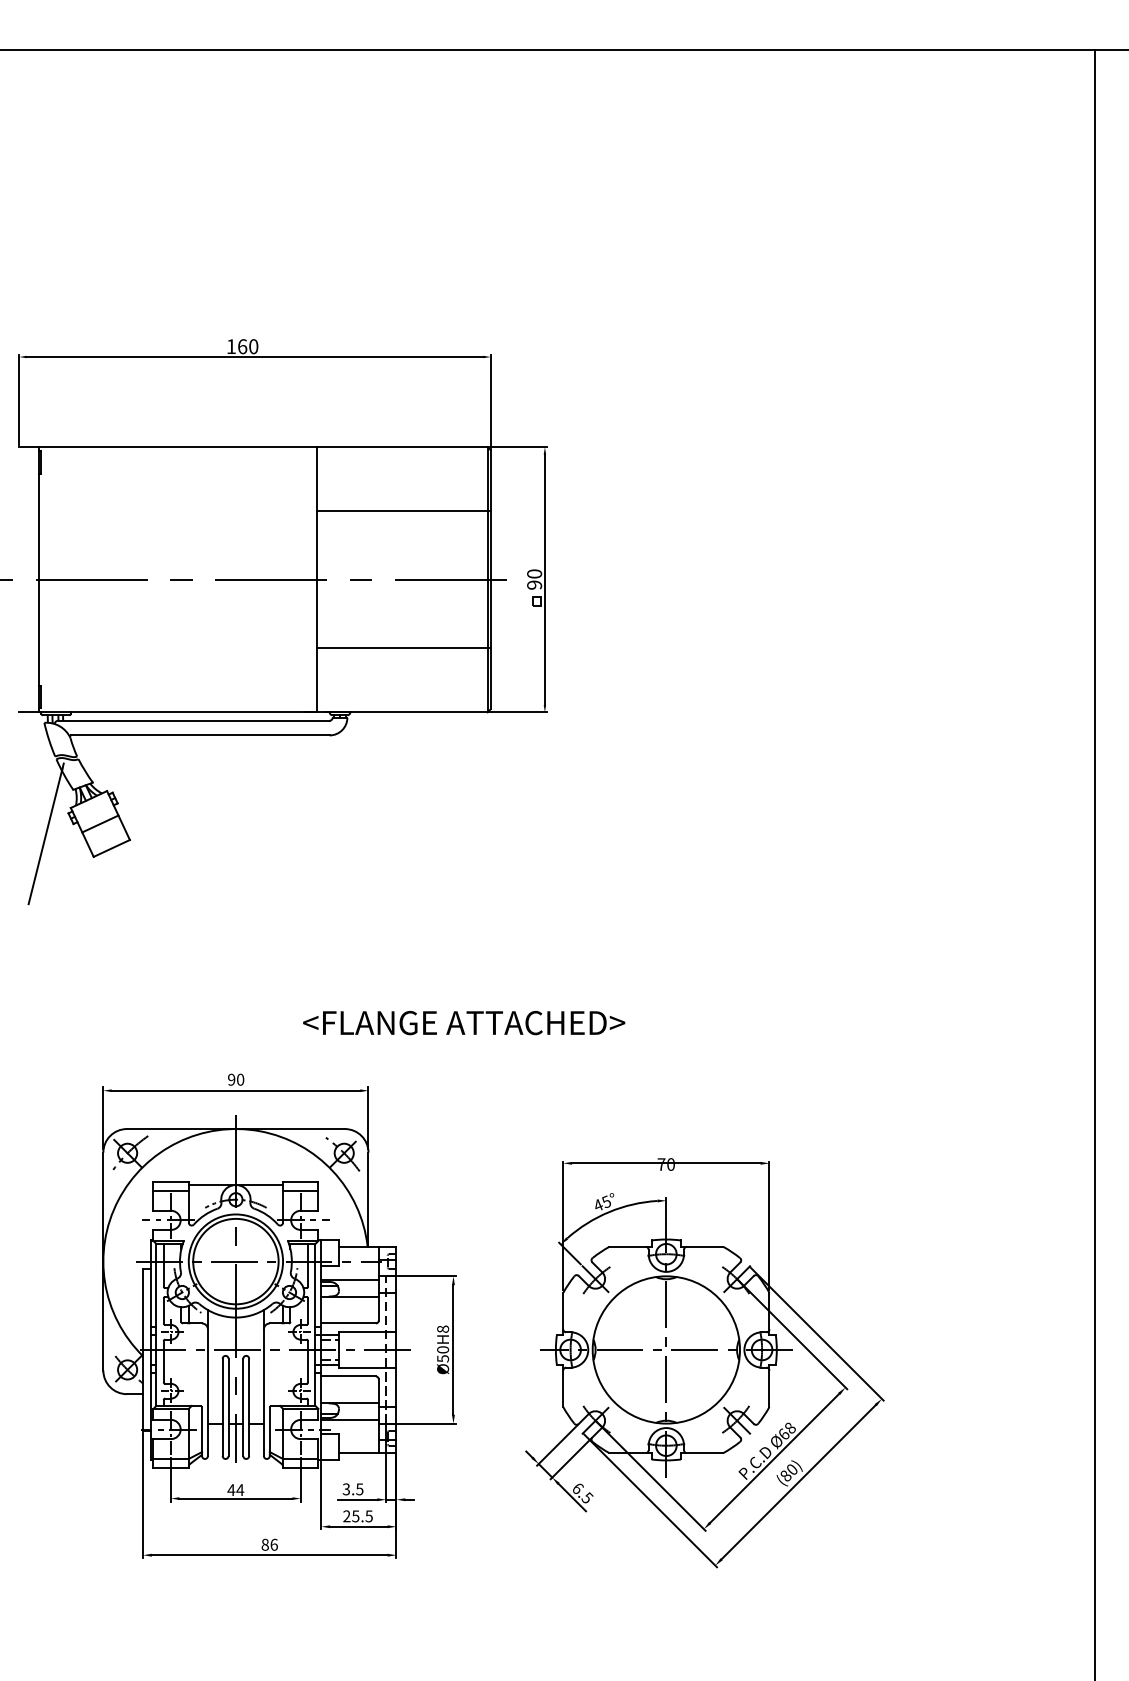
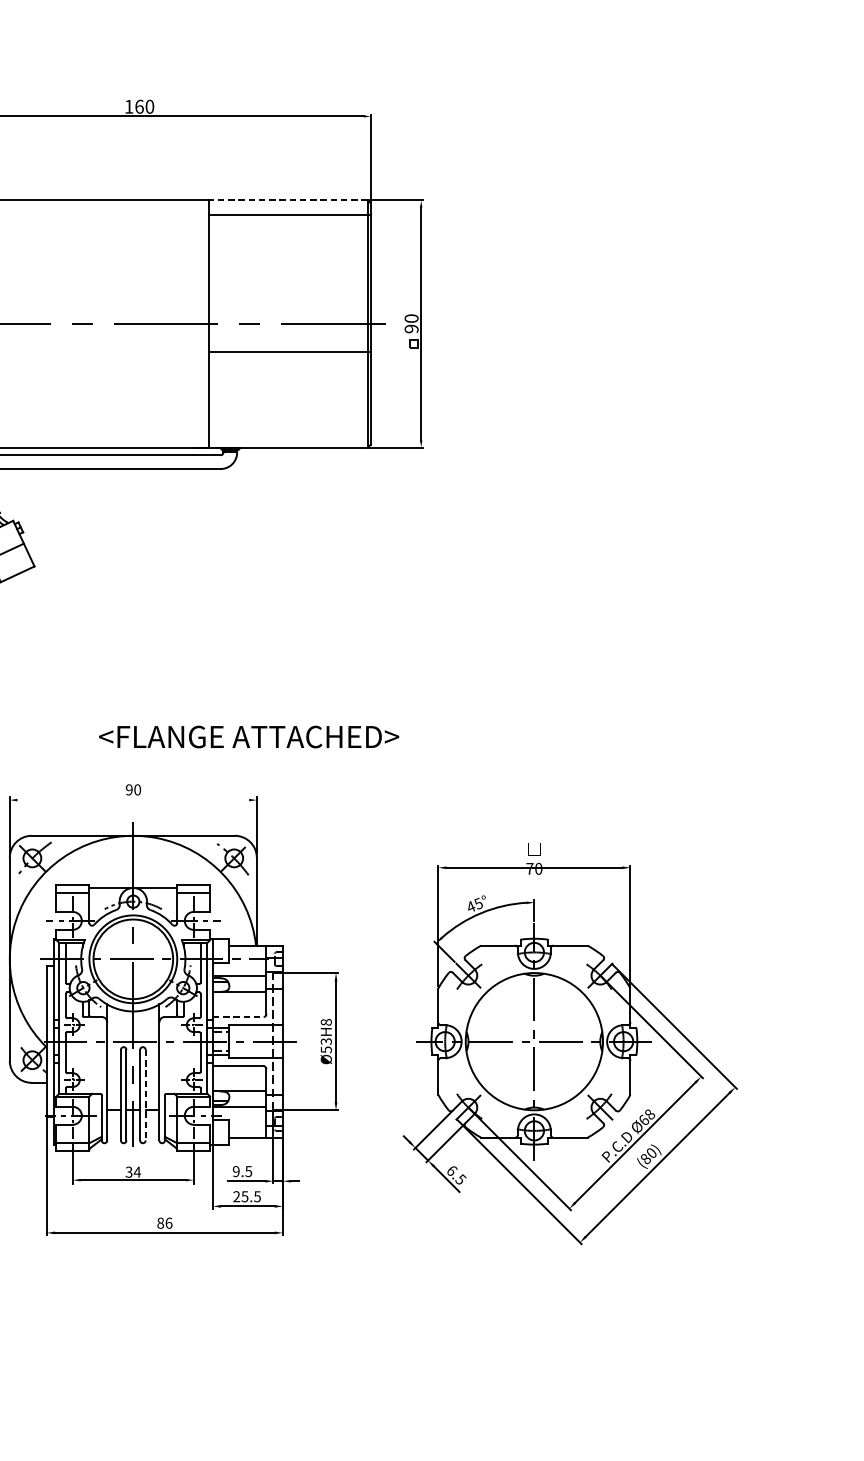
line: (401, 447) -> (287, 200), solid -> dashed
line: (403, 511) -> (289, 215), moved
line: (403, 648) -> (289, 351), moved
text: (464, 1022) -> (249, 736), moved
line: (235, 1090) -> (132, 799), removed
line: (349, 1323) -> (239, 1017), solid -> dashed
text: (442, 1349) -> (325, 1041), Ø50H8 -> Ø53H8
line: (249, 1407) -> (145, 1095), solid -> dashed
text: (345, 1489) -> (235, 1171), 3.5 -> 9.5
text: (231, 1490) -> (129, 1172), 44 -> 34

